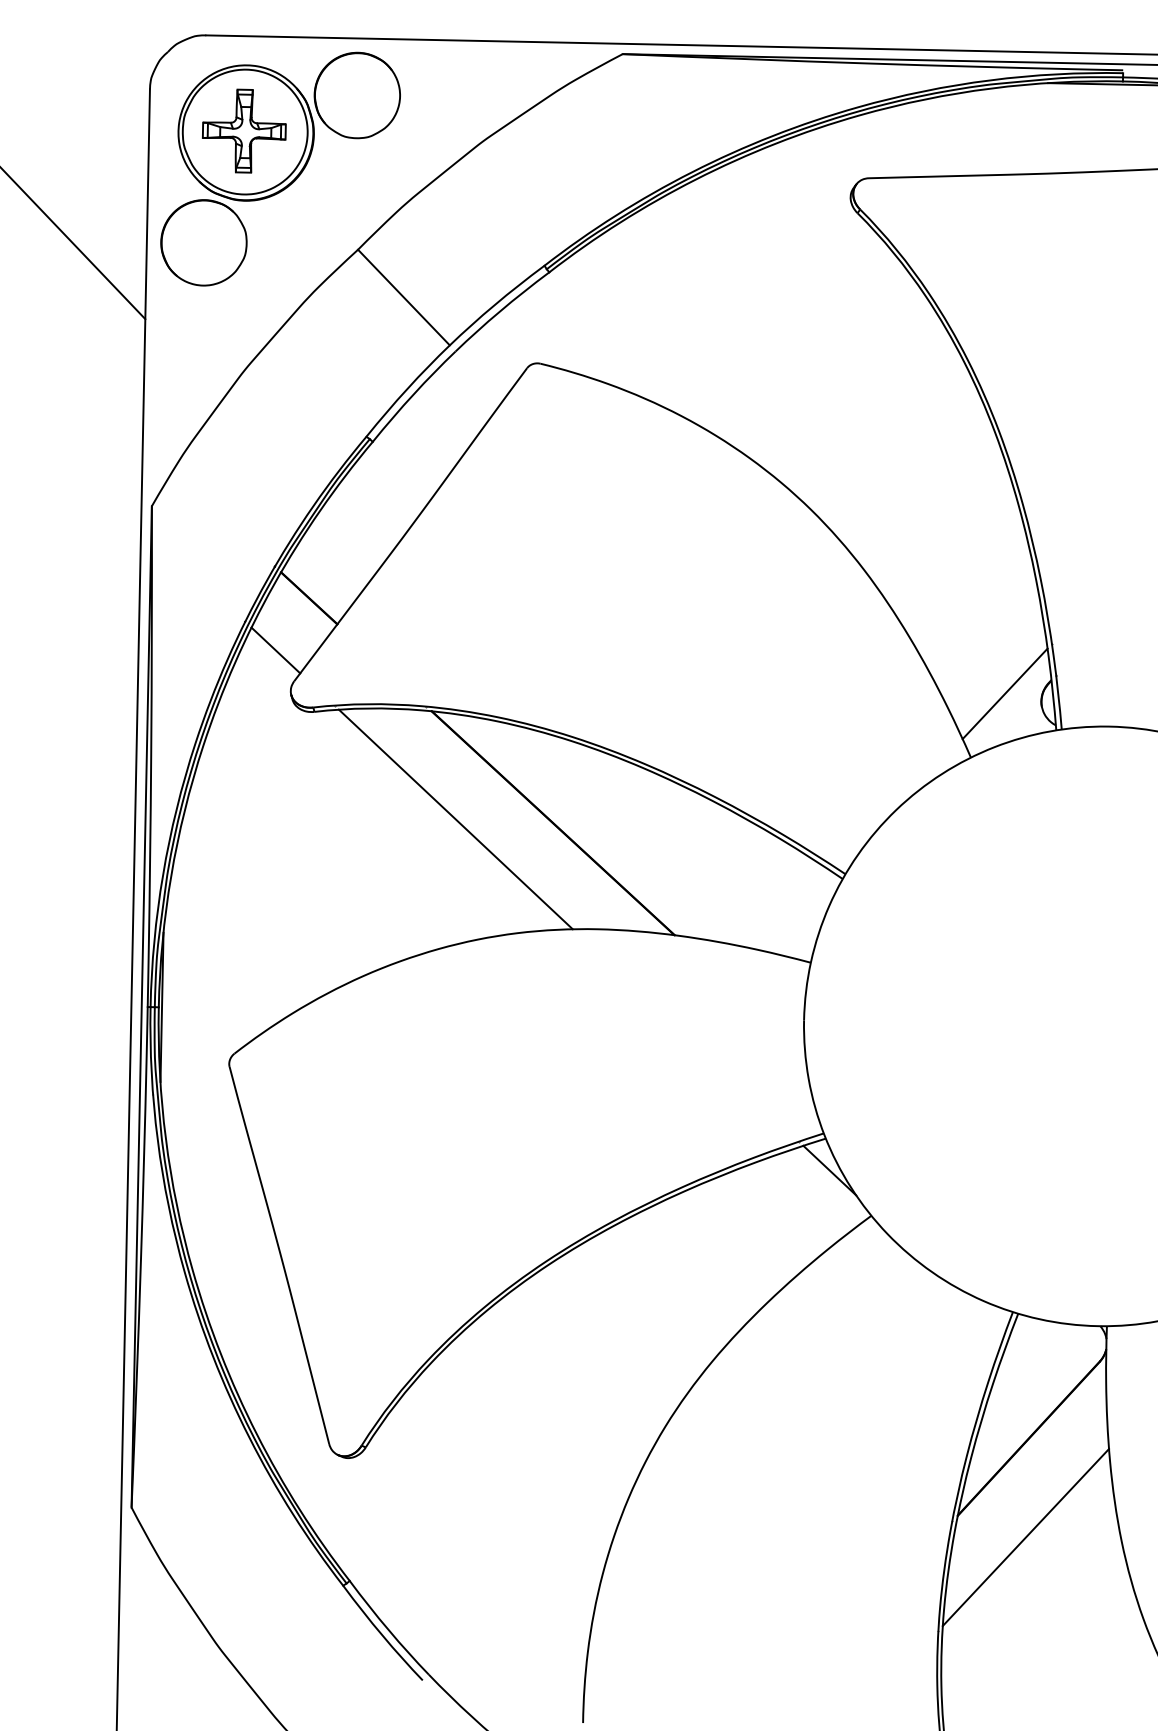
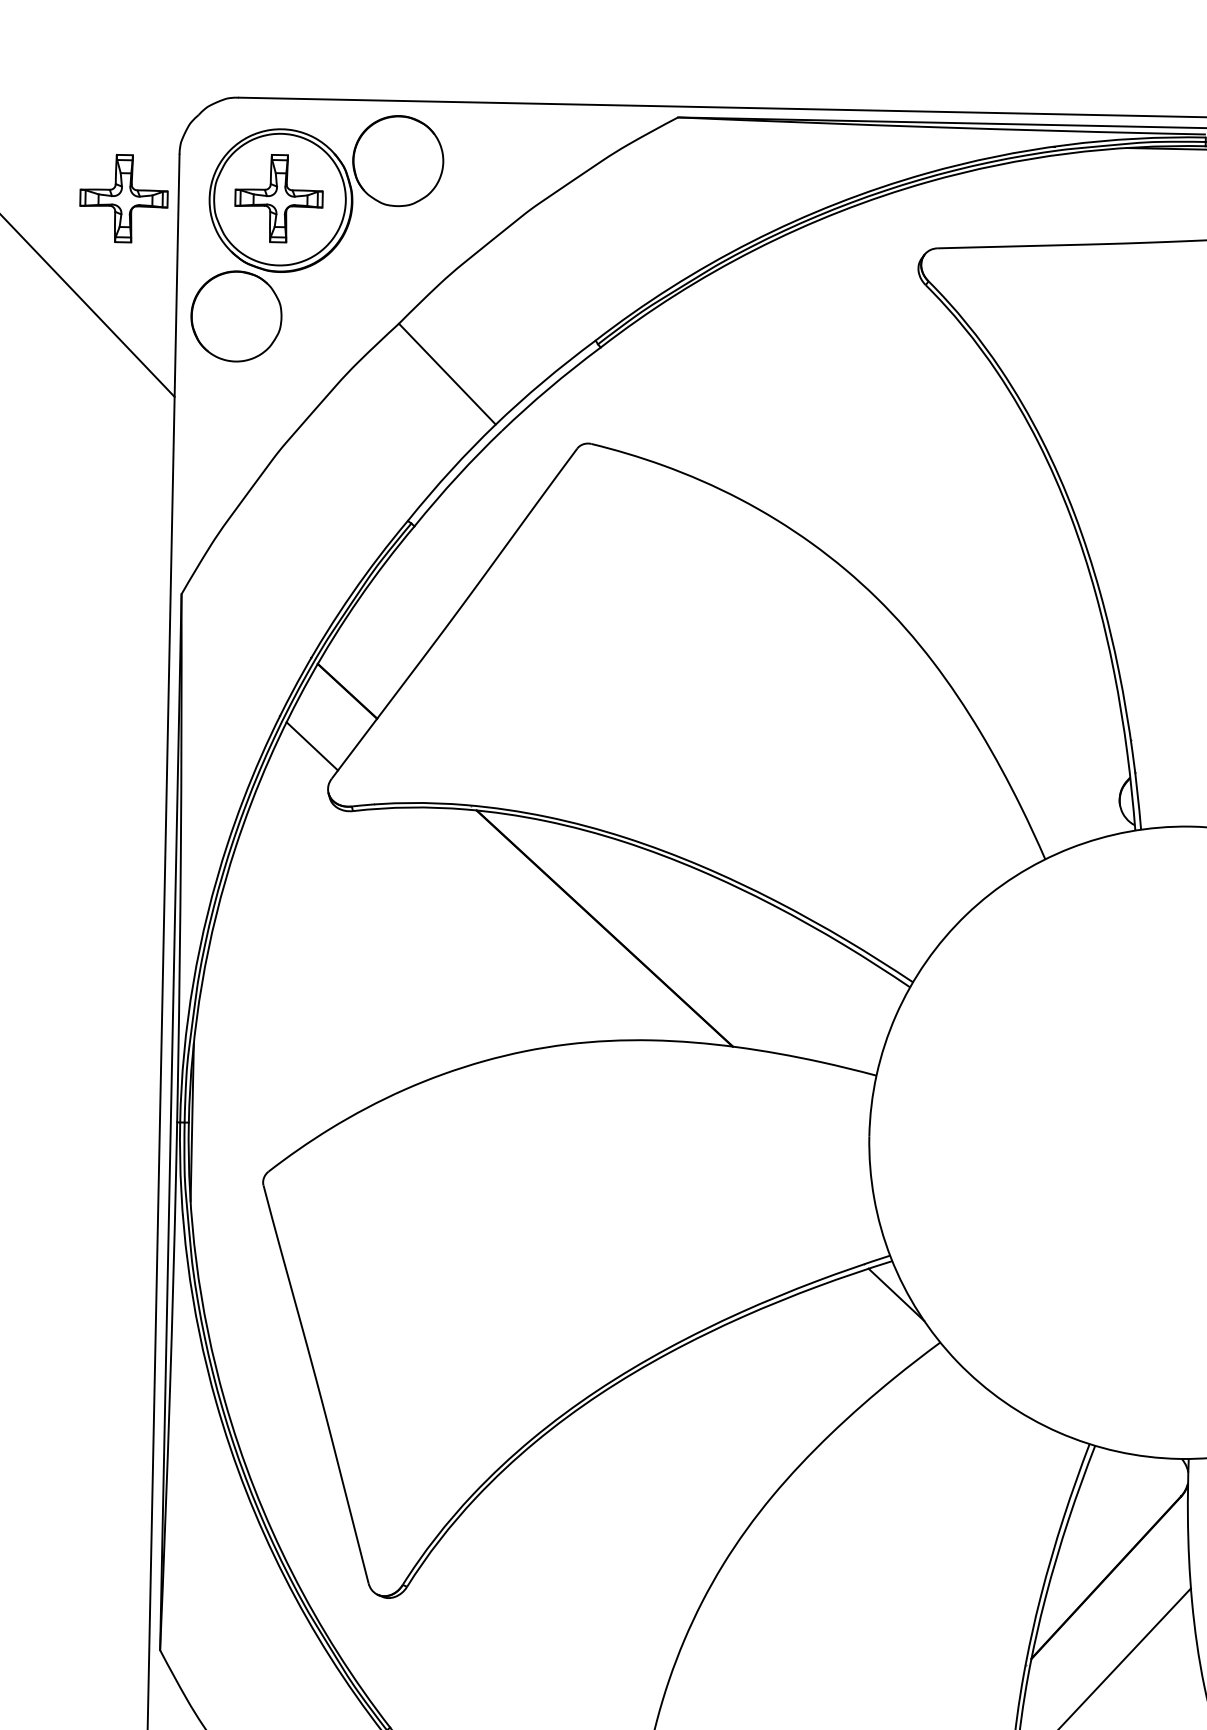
part: (97, 130) -> (124, 197), added
line: (1004, 693) -> (1080, 791), removed
line: (455, 819) -> (501, 924), removed

